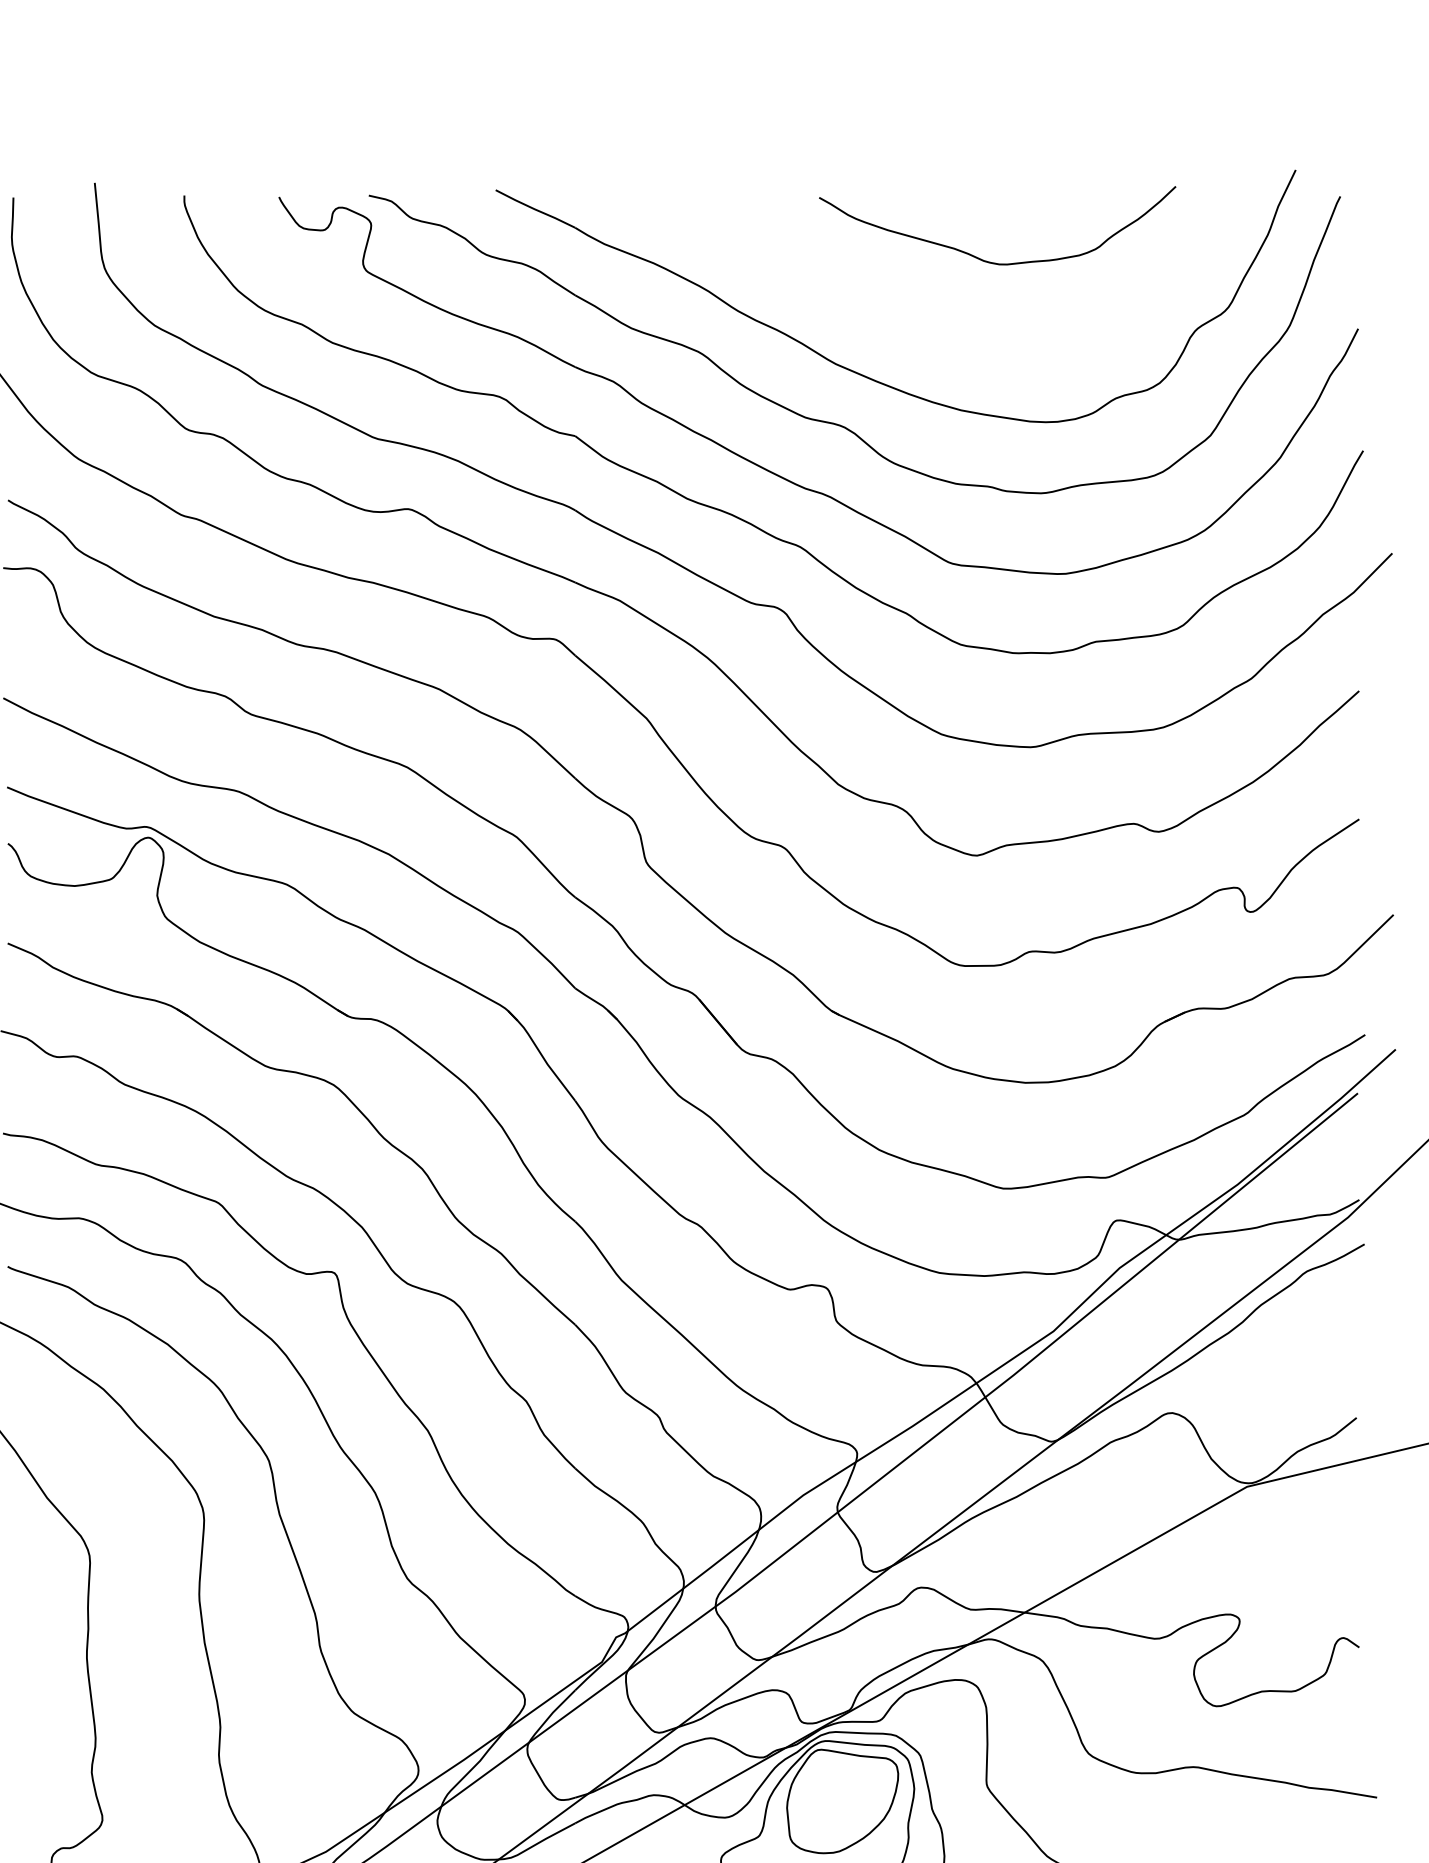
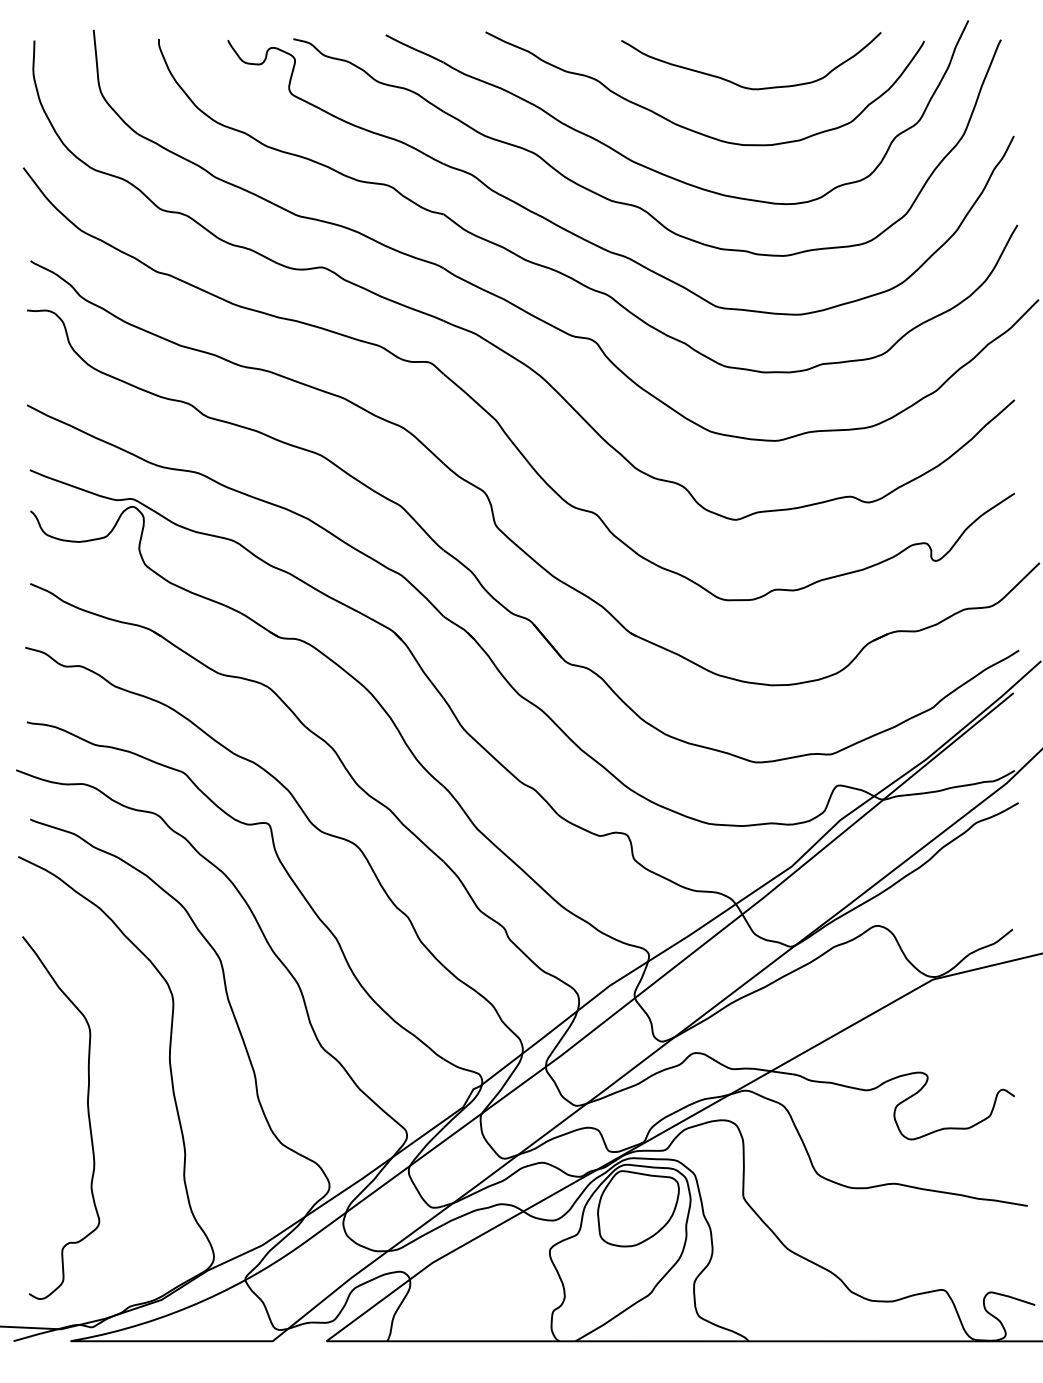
curve: (909, 316) -> (687, 127), added

